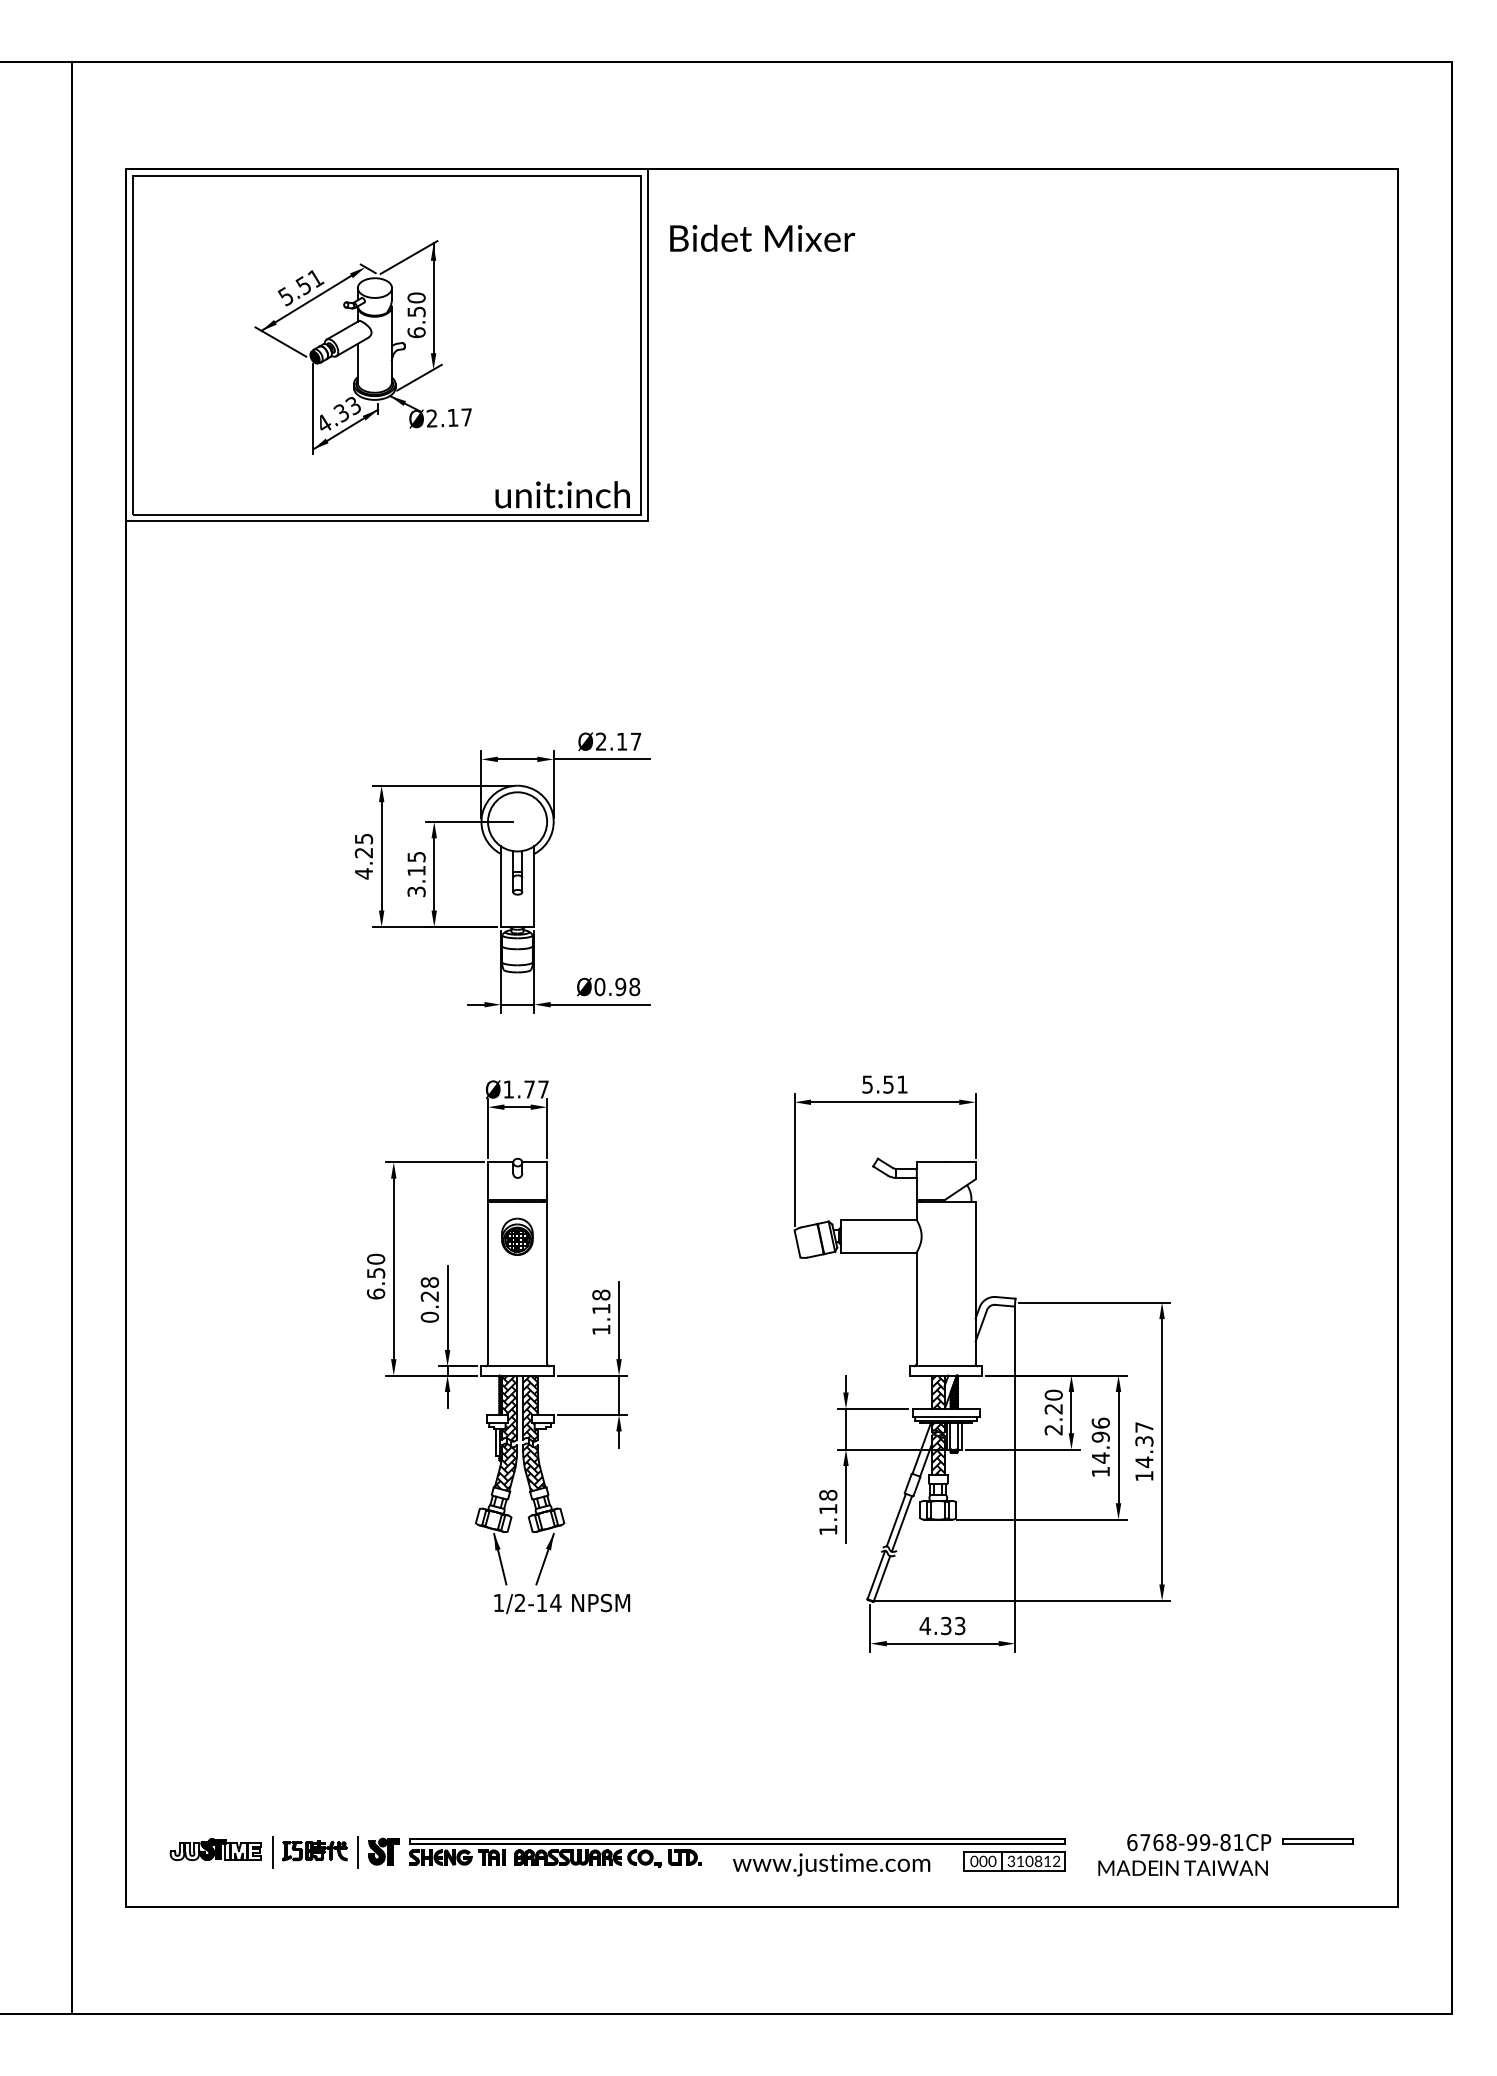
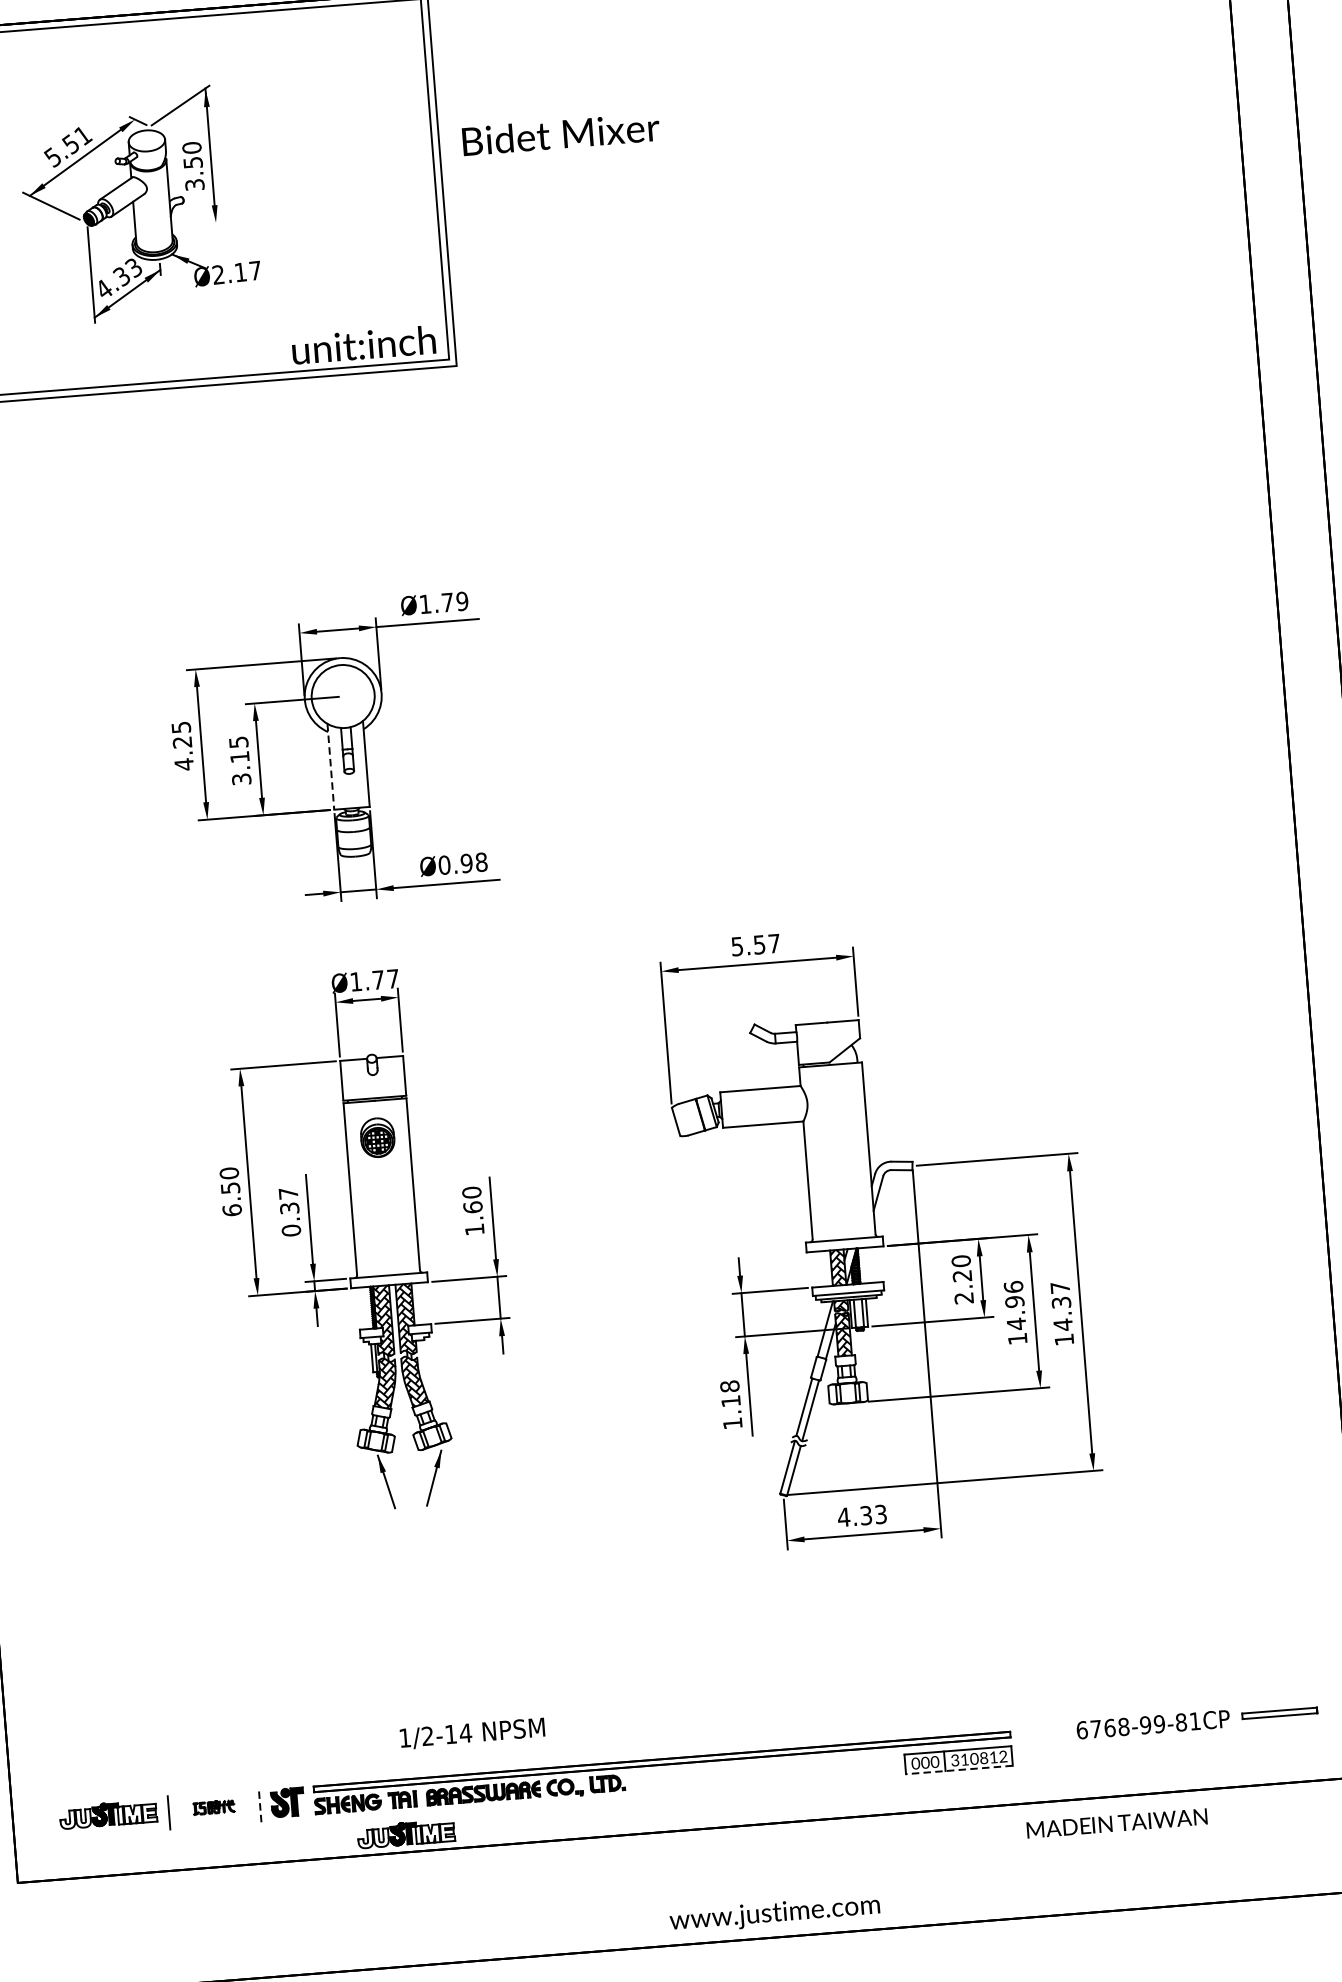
text: (762, 237) -> (560, 133), moved
text: (416, 332) -> (194, 184), 6.50 -> 3.50
line: (419, 377) -> (201, 232), removed
text: (618, 741) -> (443, 602), Ø2.17 -> Ø1.79
line: (500, 887) -> (330, 767), solid -> dashed
text: (902, 1084) -> (774, 943), 5.51 -> 5.57
text: (429, 1289) -> (288, 1201), 0.28 -> 0.37
text: (601, 1301) -> (472, 1199), 1.18 -> 1.60
text: (562, 1603) -> (472, 1733), moved
part: (314, 1850) -> (213, 1807), size x0.6
line: (358, 1852) -> (260, 1805), solid -> dashed
text: (831, 1864) -> (774, 1913), moved
text: (1182, 1867) -> (1116, 1822), moved
line: (1014, 1870) -> (959, 1769), solid -> dashed
part: (492, 1889) -> (405, 1833), added

